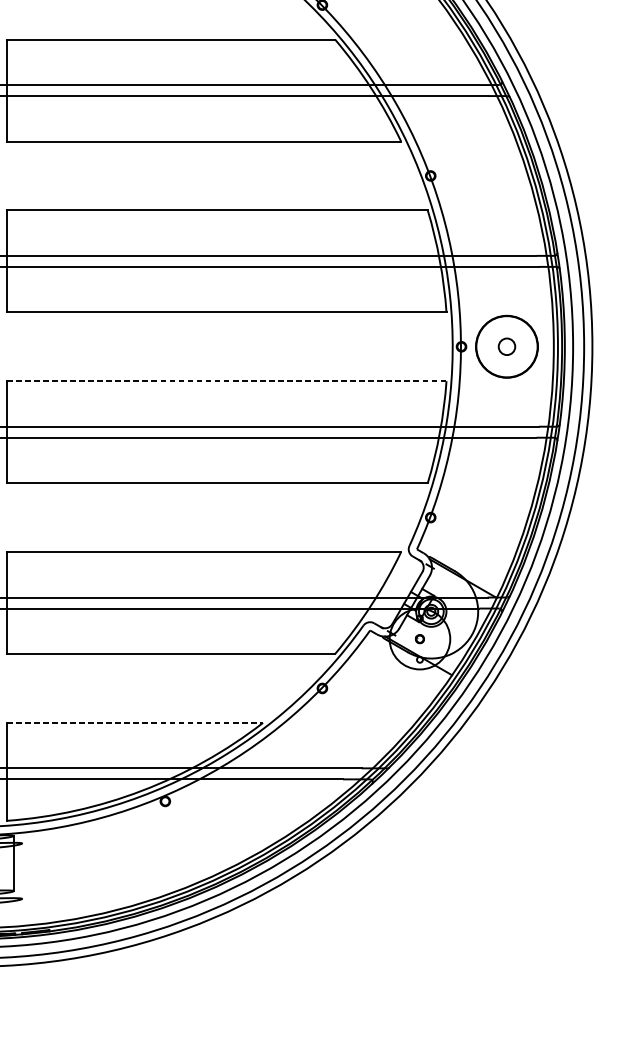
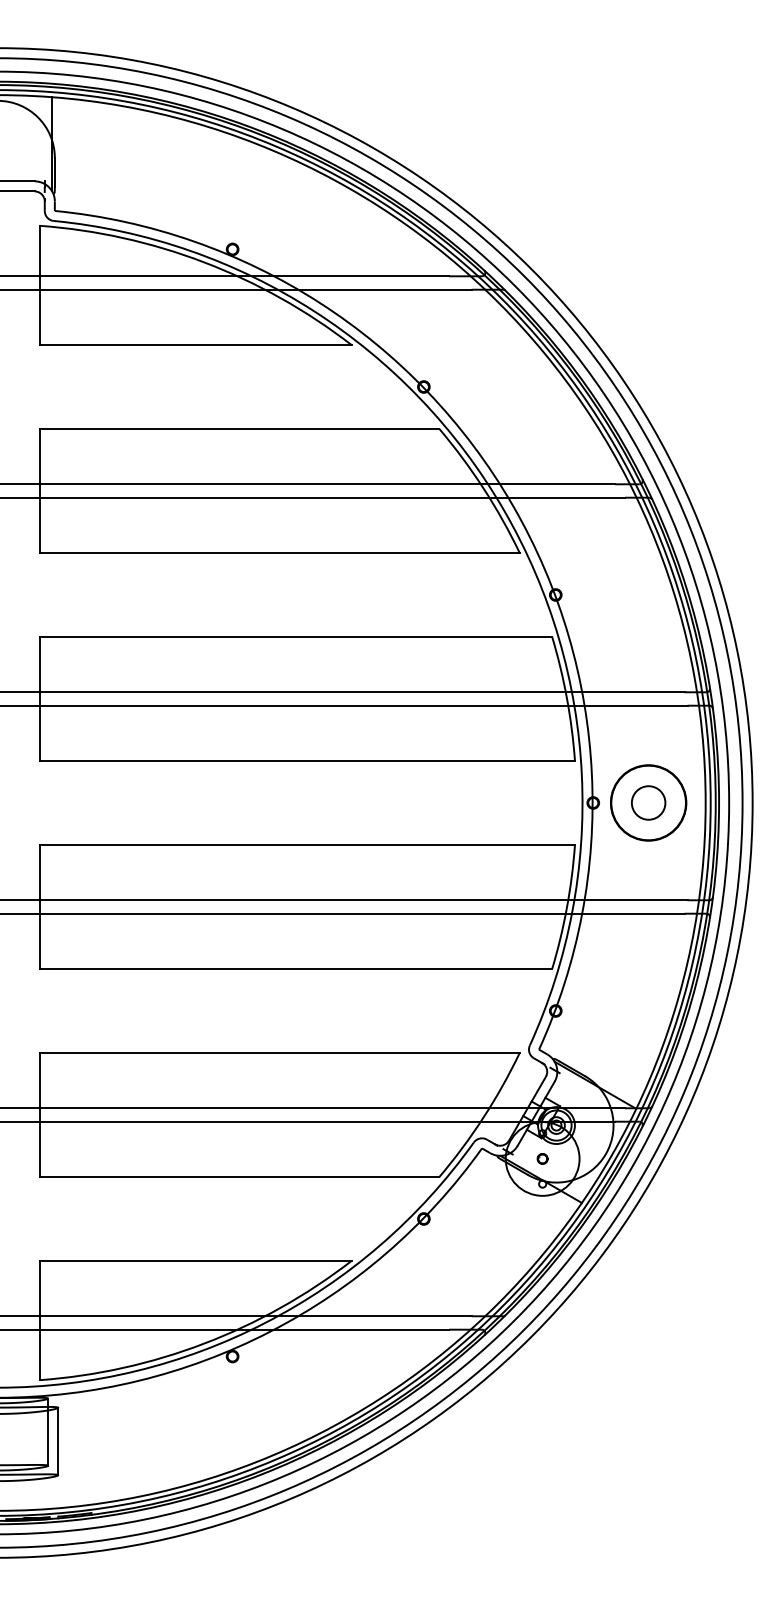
circle: (506, 346) -> (648, 802), size x1.67
line: (226, 380) -> (307, 844), dashed -> solid
line: (134, 722) -> (195, 1260), dashed -> solid
line: (22, 871) -> (58, 1441), added

